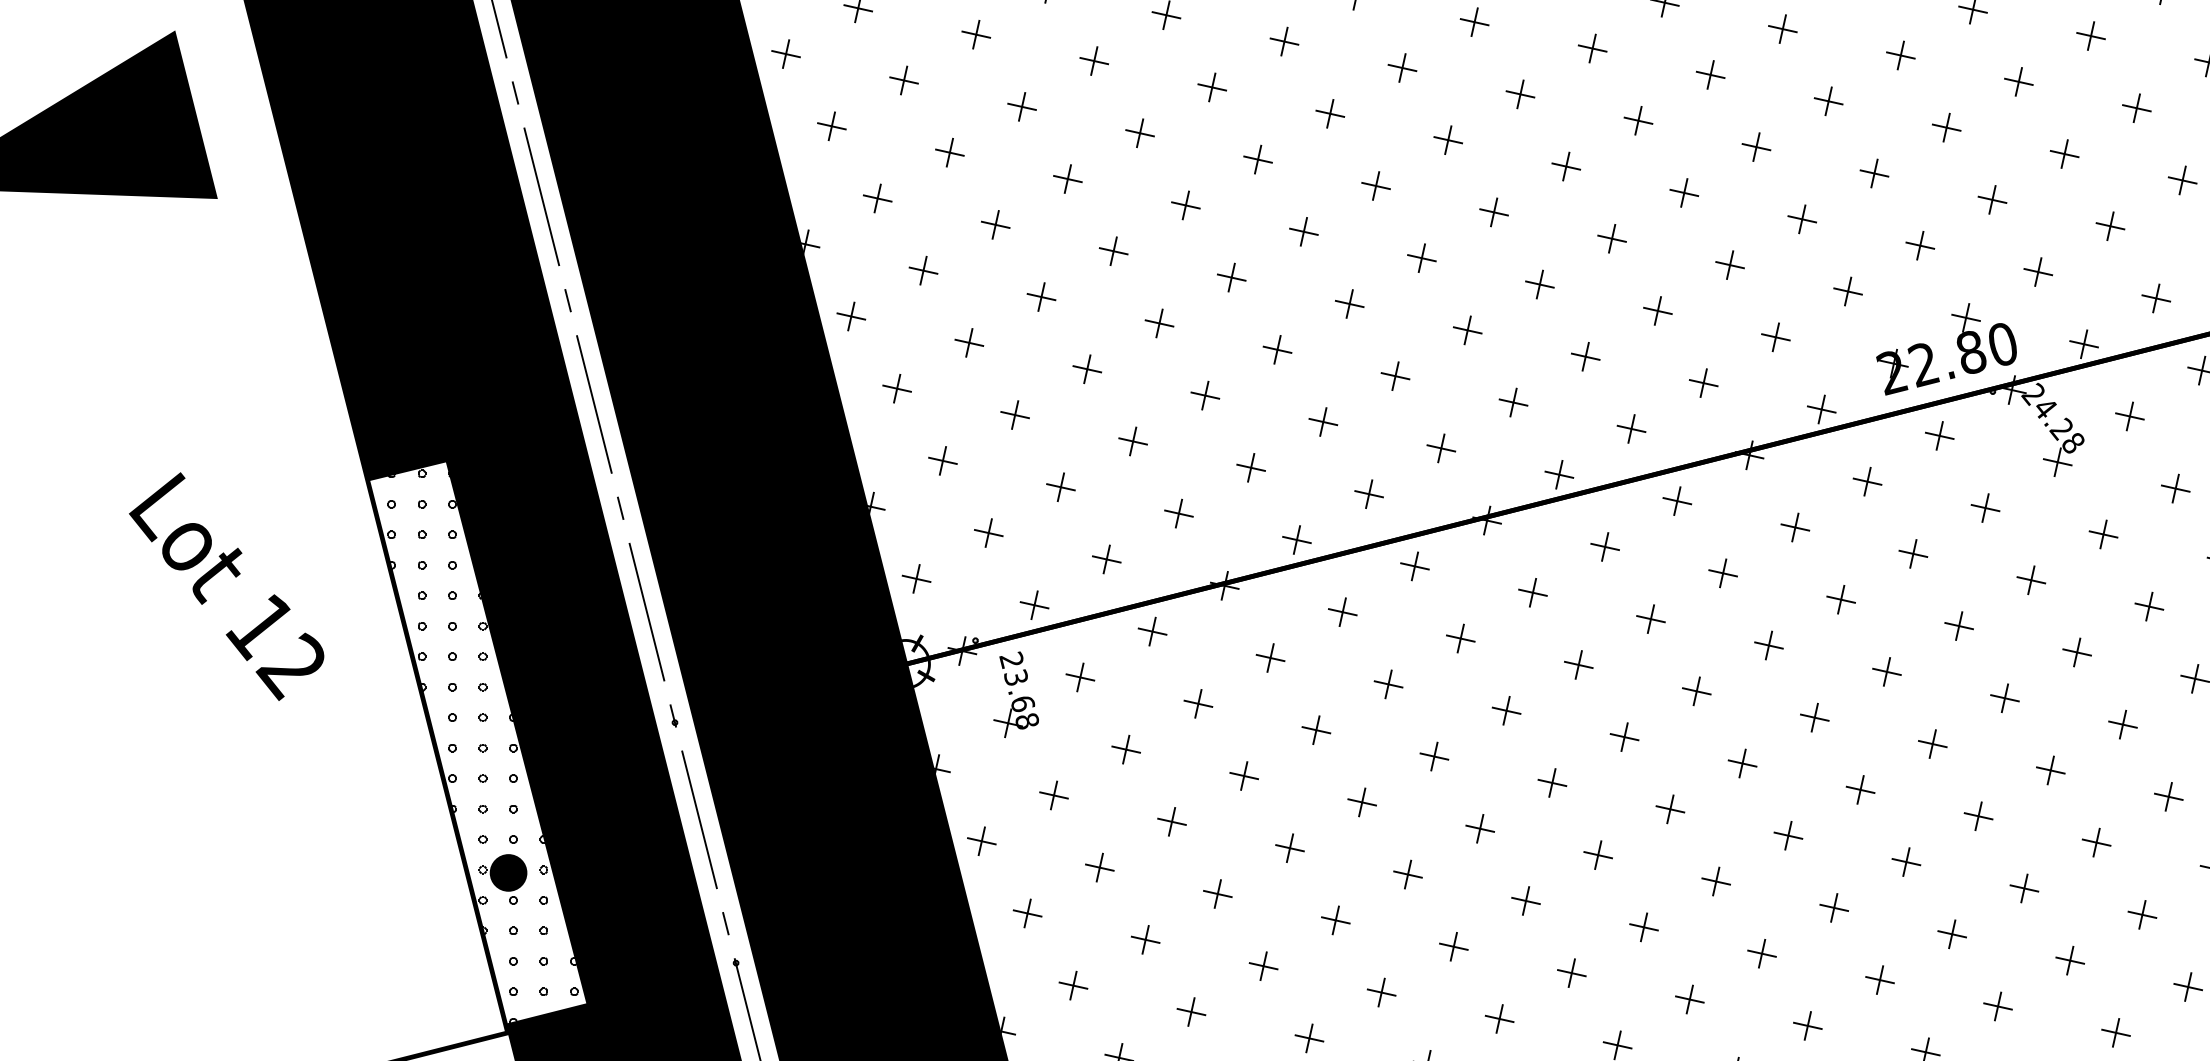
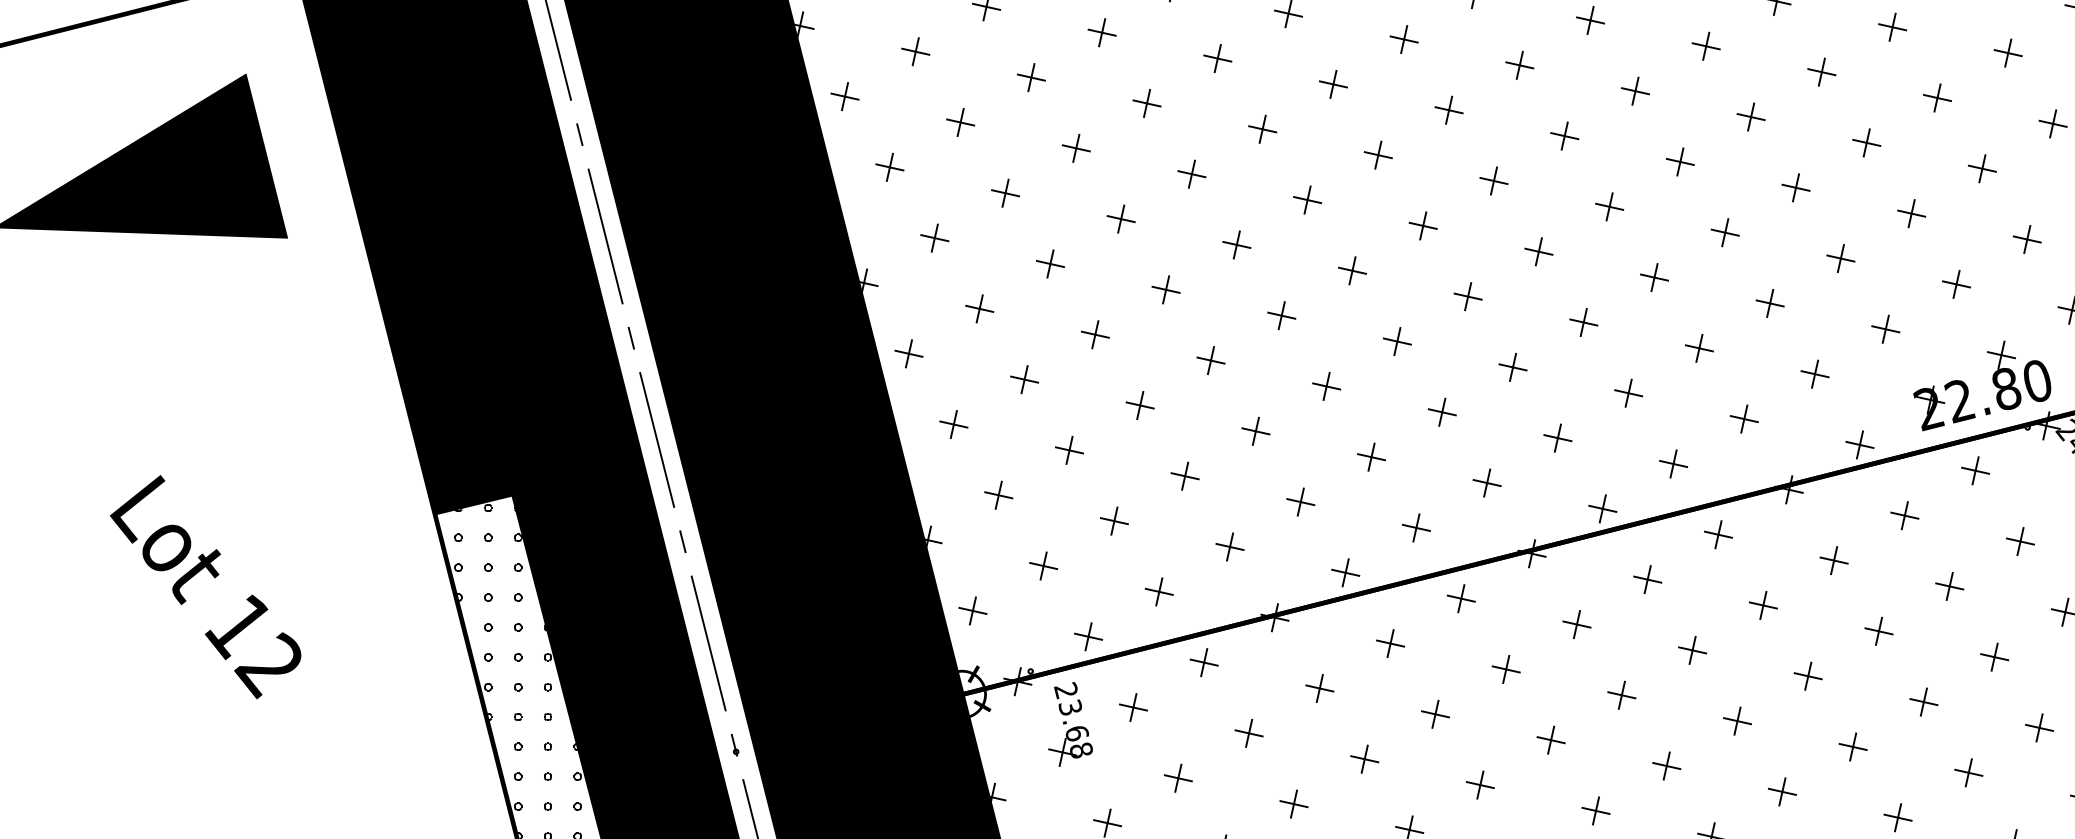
text: (226, 586) -> (205, 587), moved

